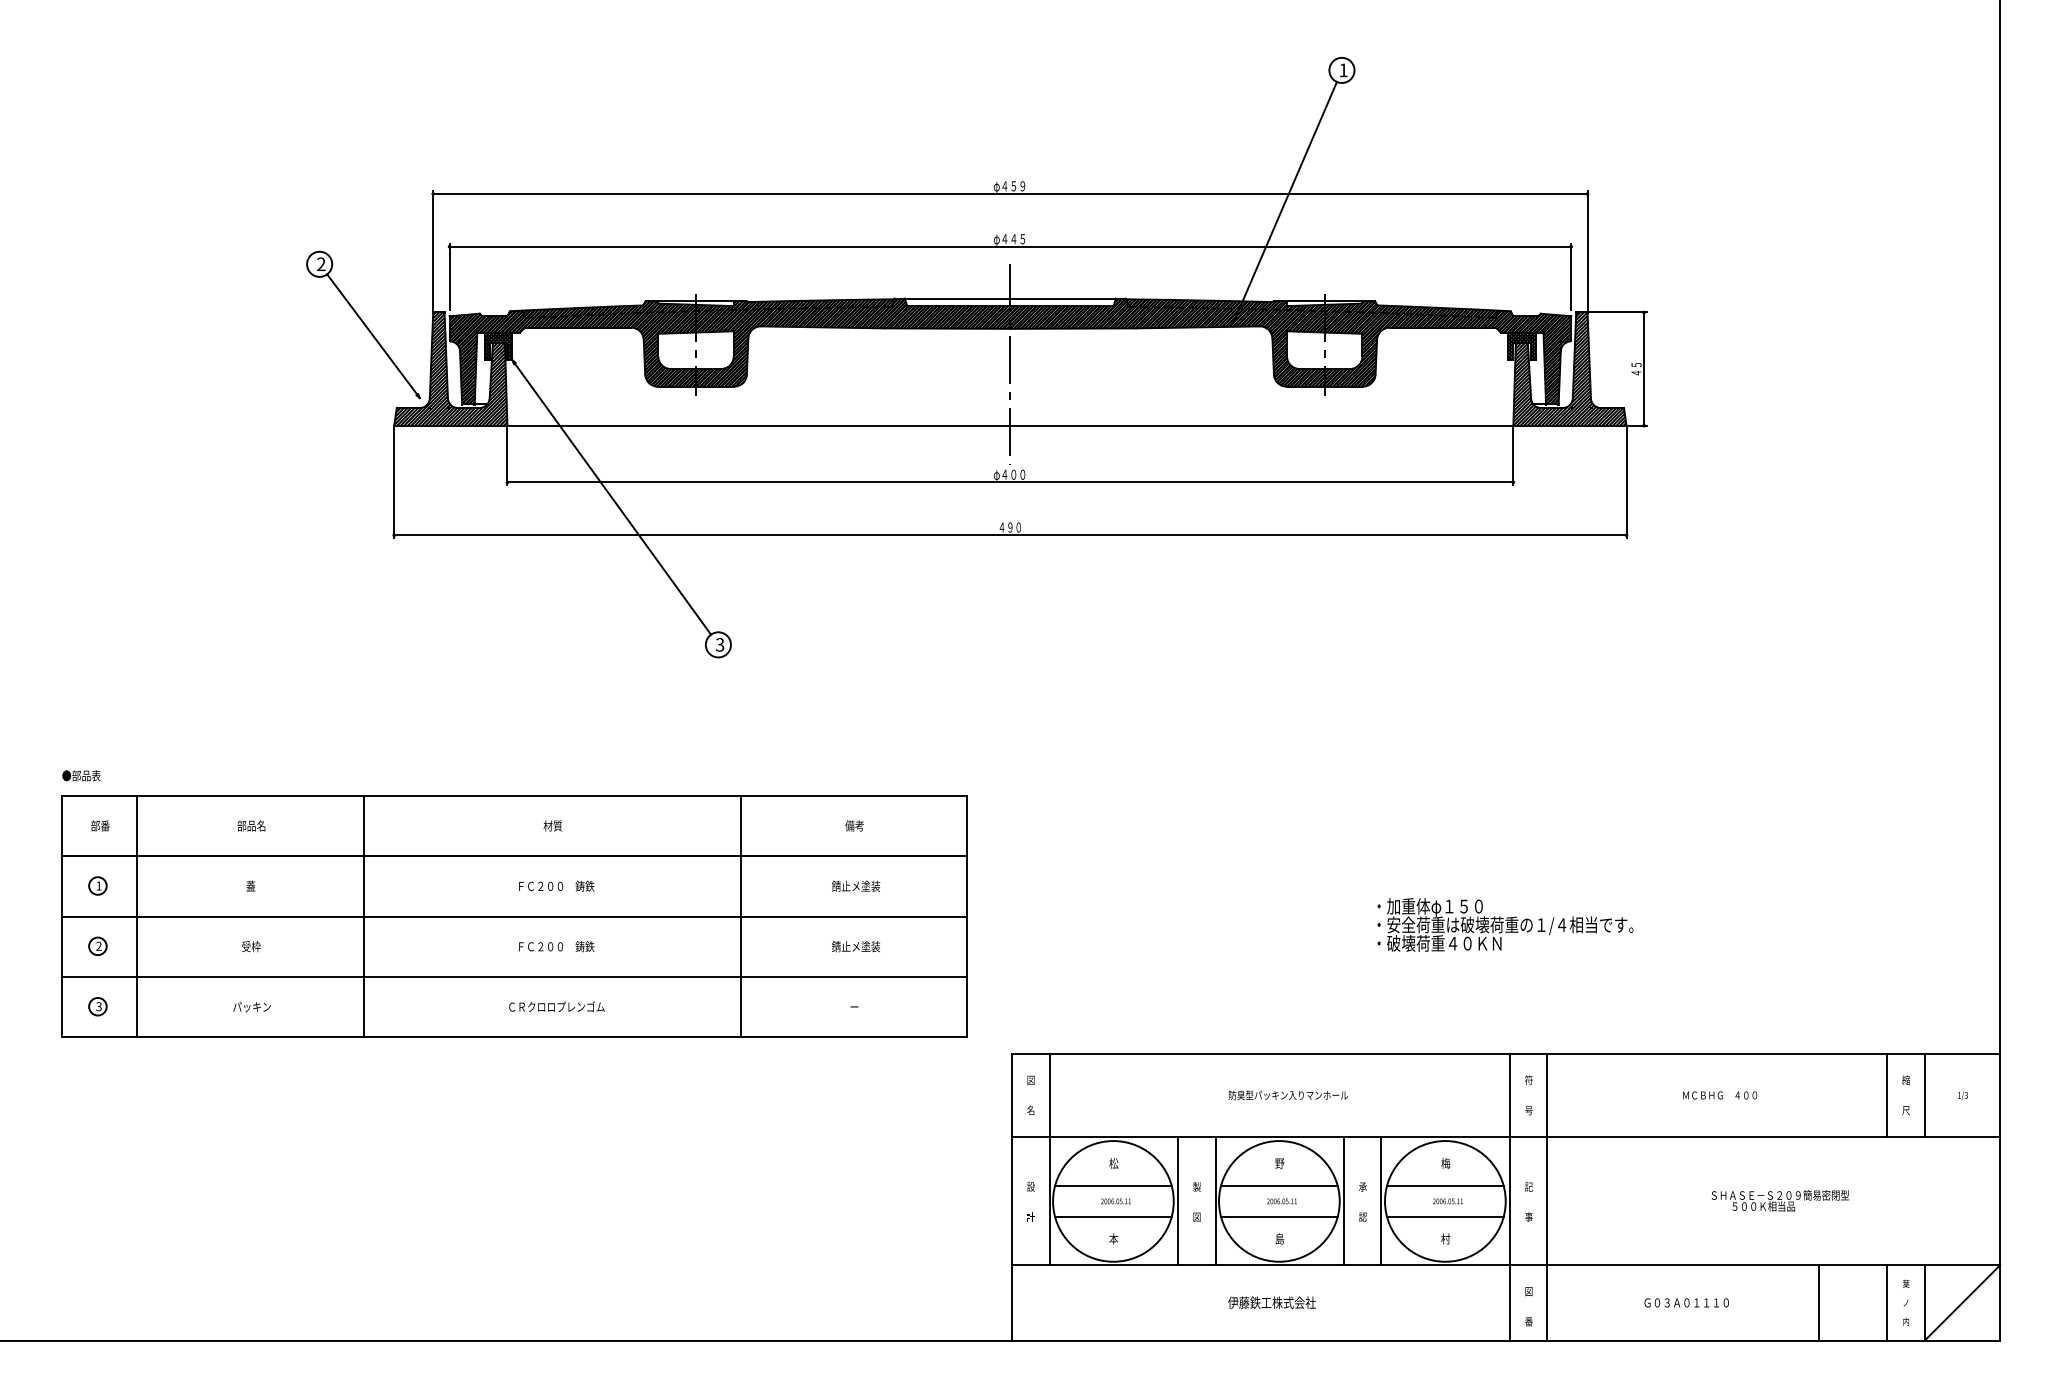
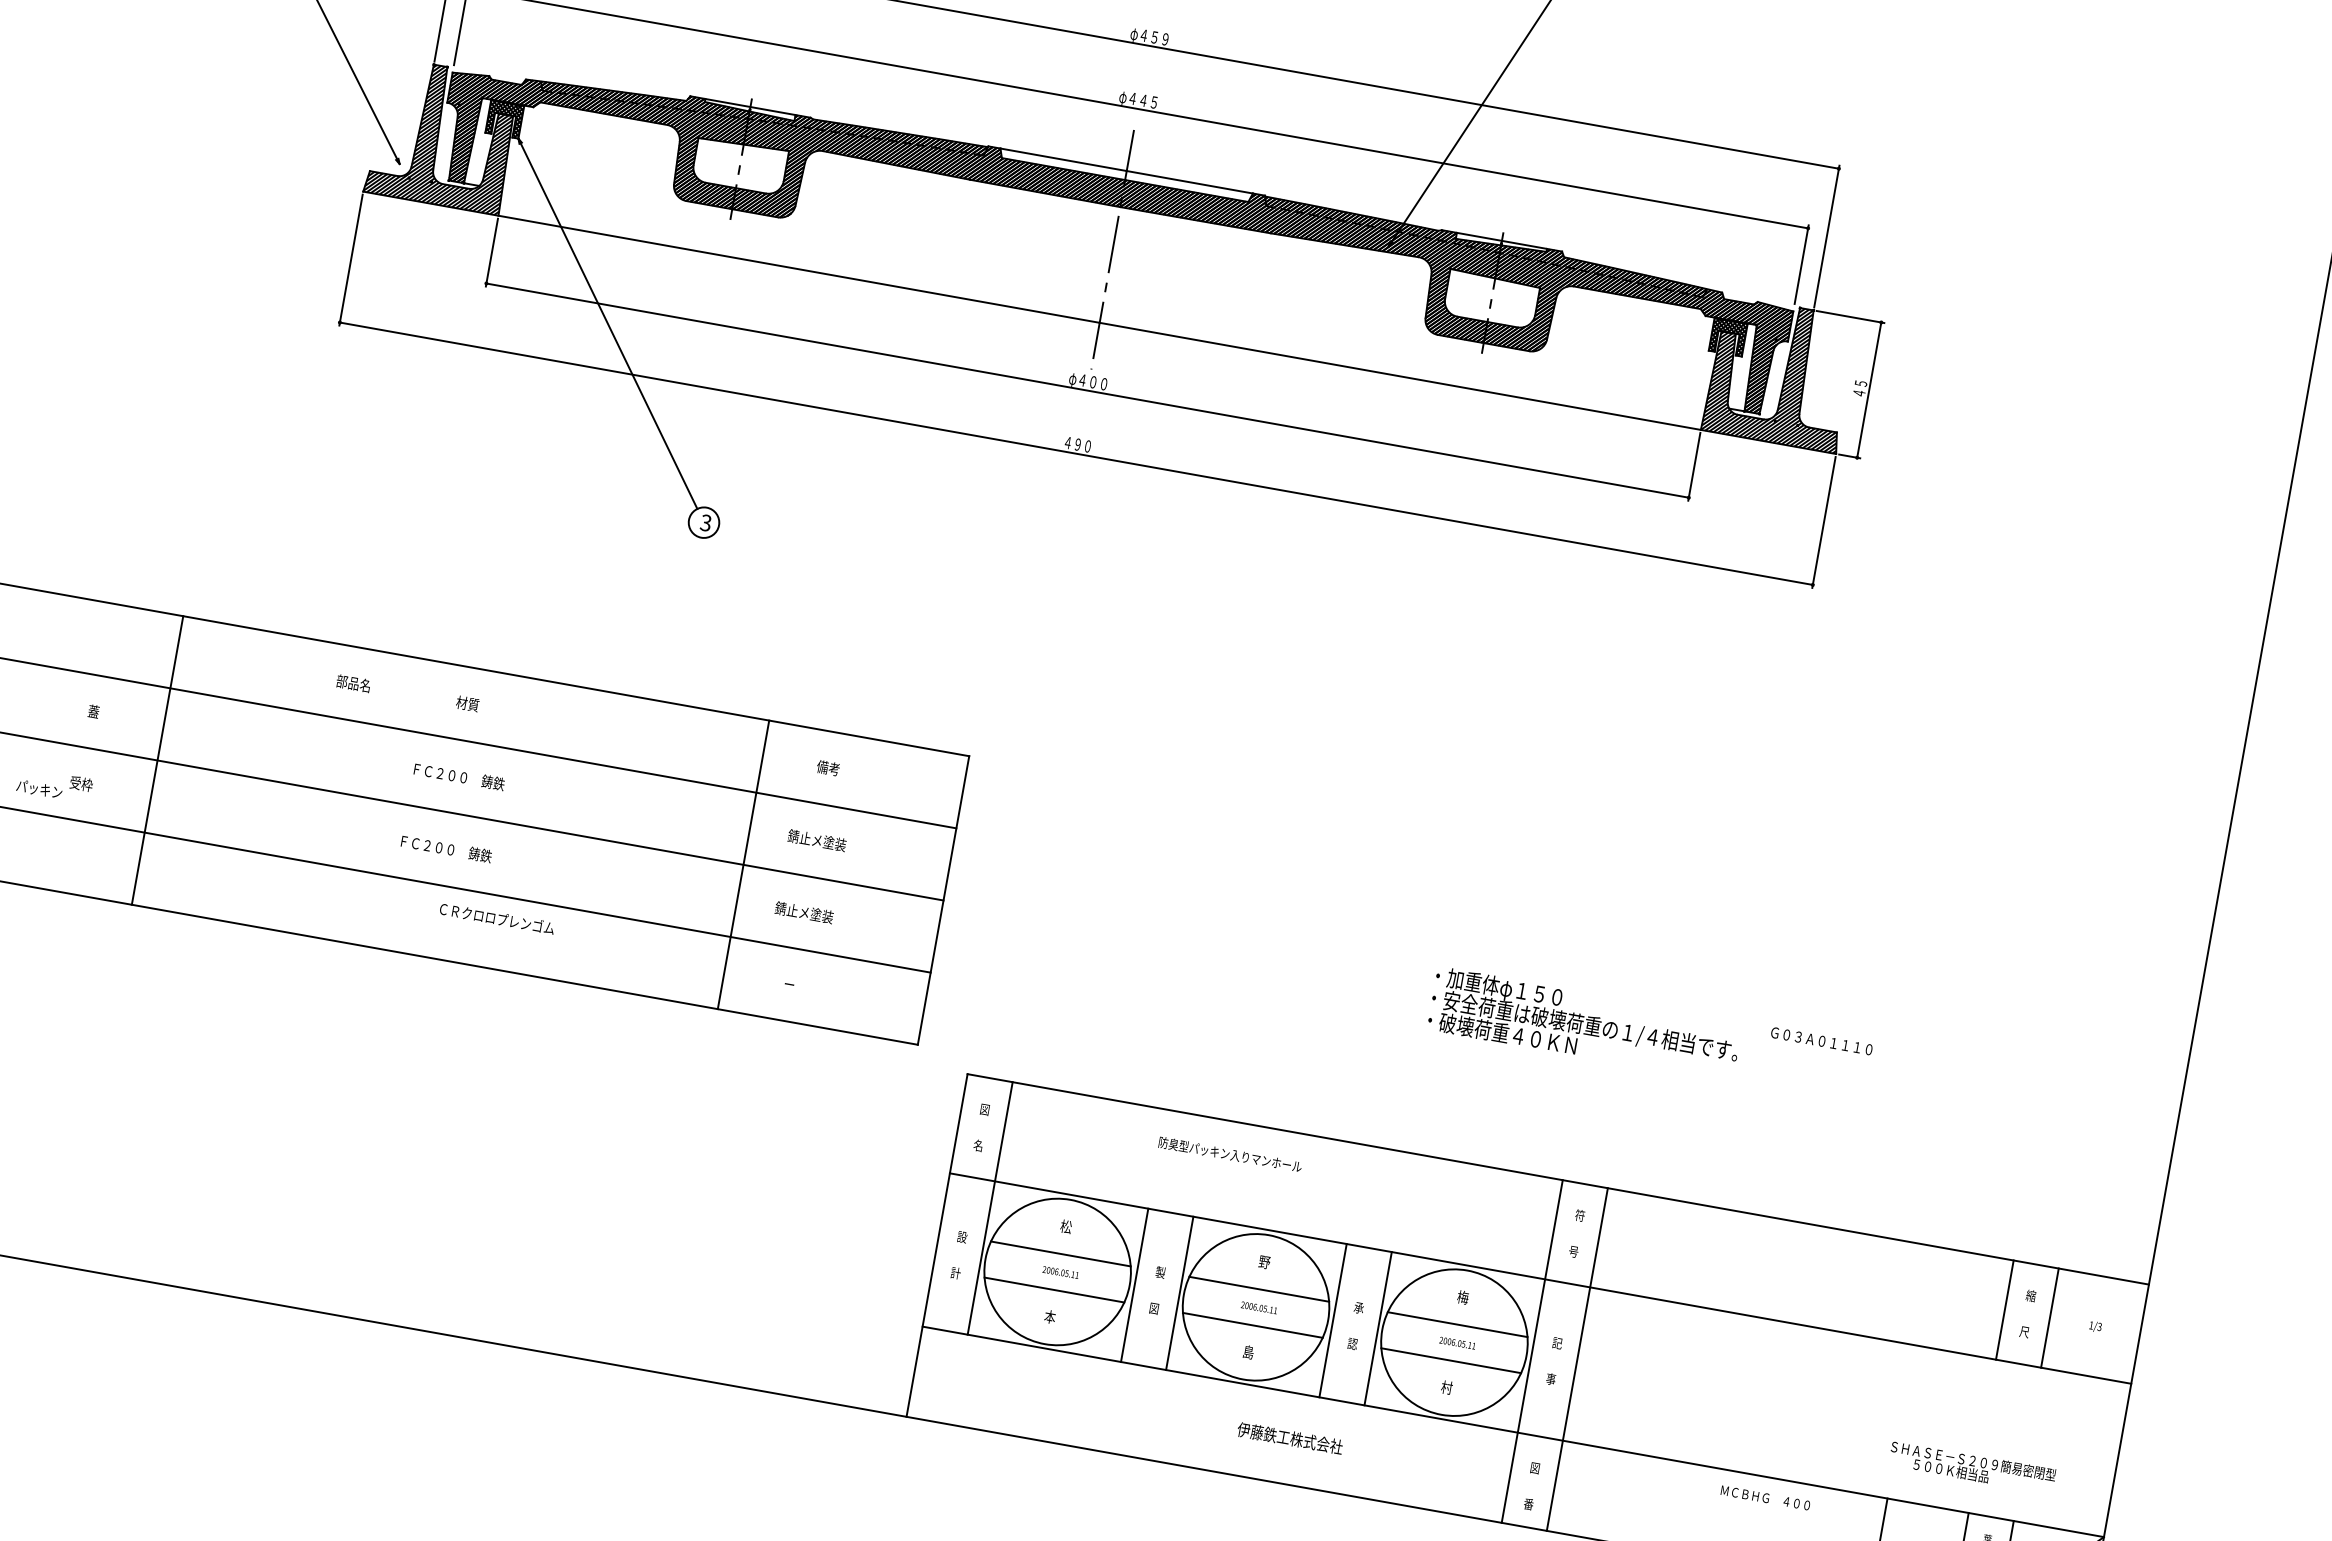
text: (251, 825) -> (353, 683), moved
line: (363, 916) -> (157, 760), moved
line: (740, 916) -> (743, 864), moved
text: (251, 1006) -> (38, 788), moved
text: (556, 1006) -> (496, 918), moved
text: (1288, 1095) -> (1230, 1154), moved
text: (1720, 1095) -> (1766, 1498), moved
text: (1780, 1200) -> (1972, 1467), moved
text: (1271, 1302) -> (1289, 1437), moved
text: (1686, 1302) -> (1821, 1040), moved

